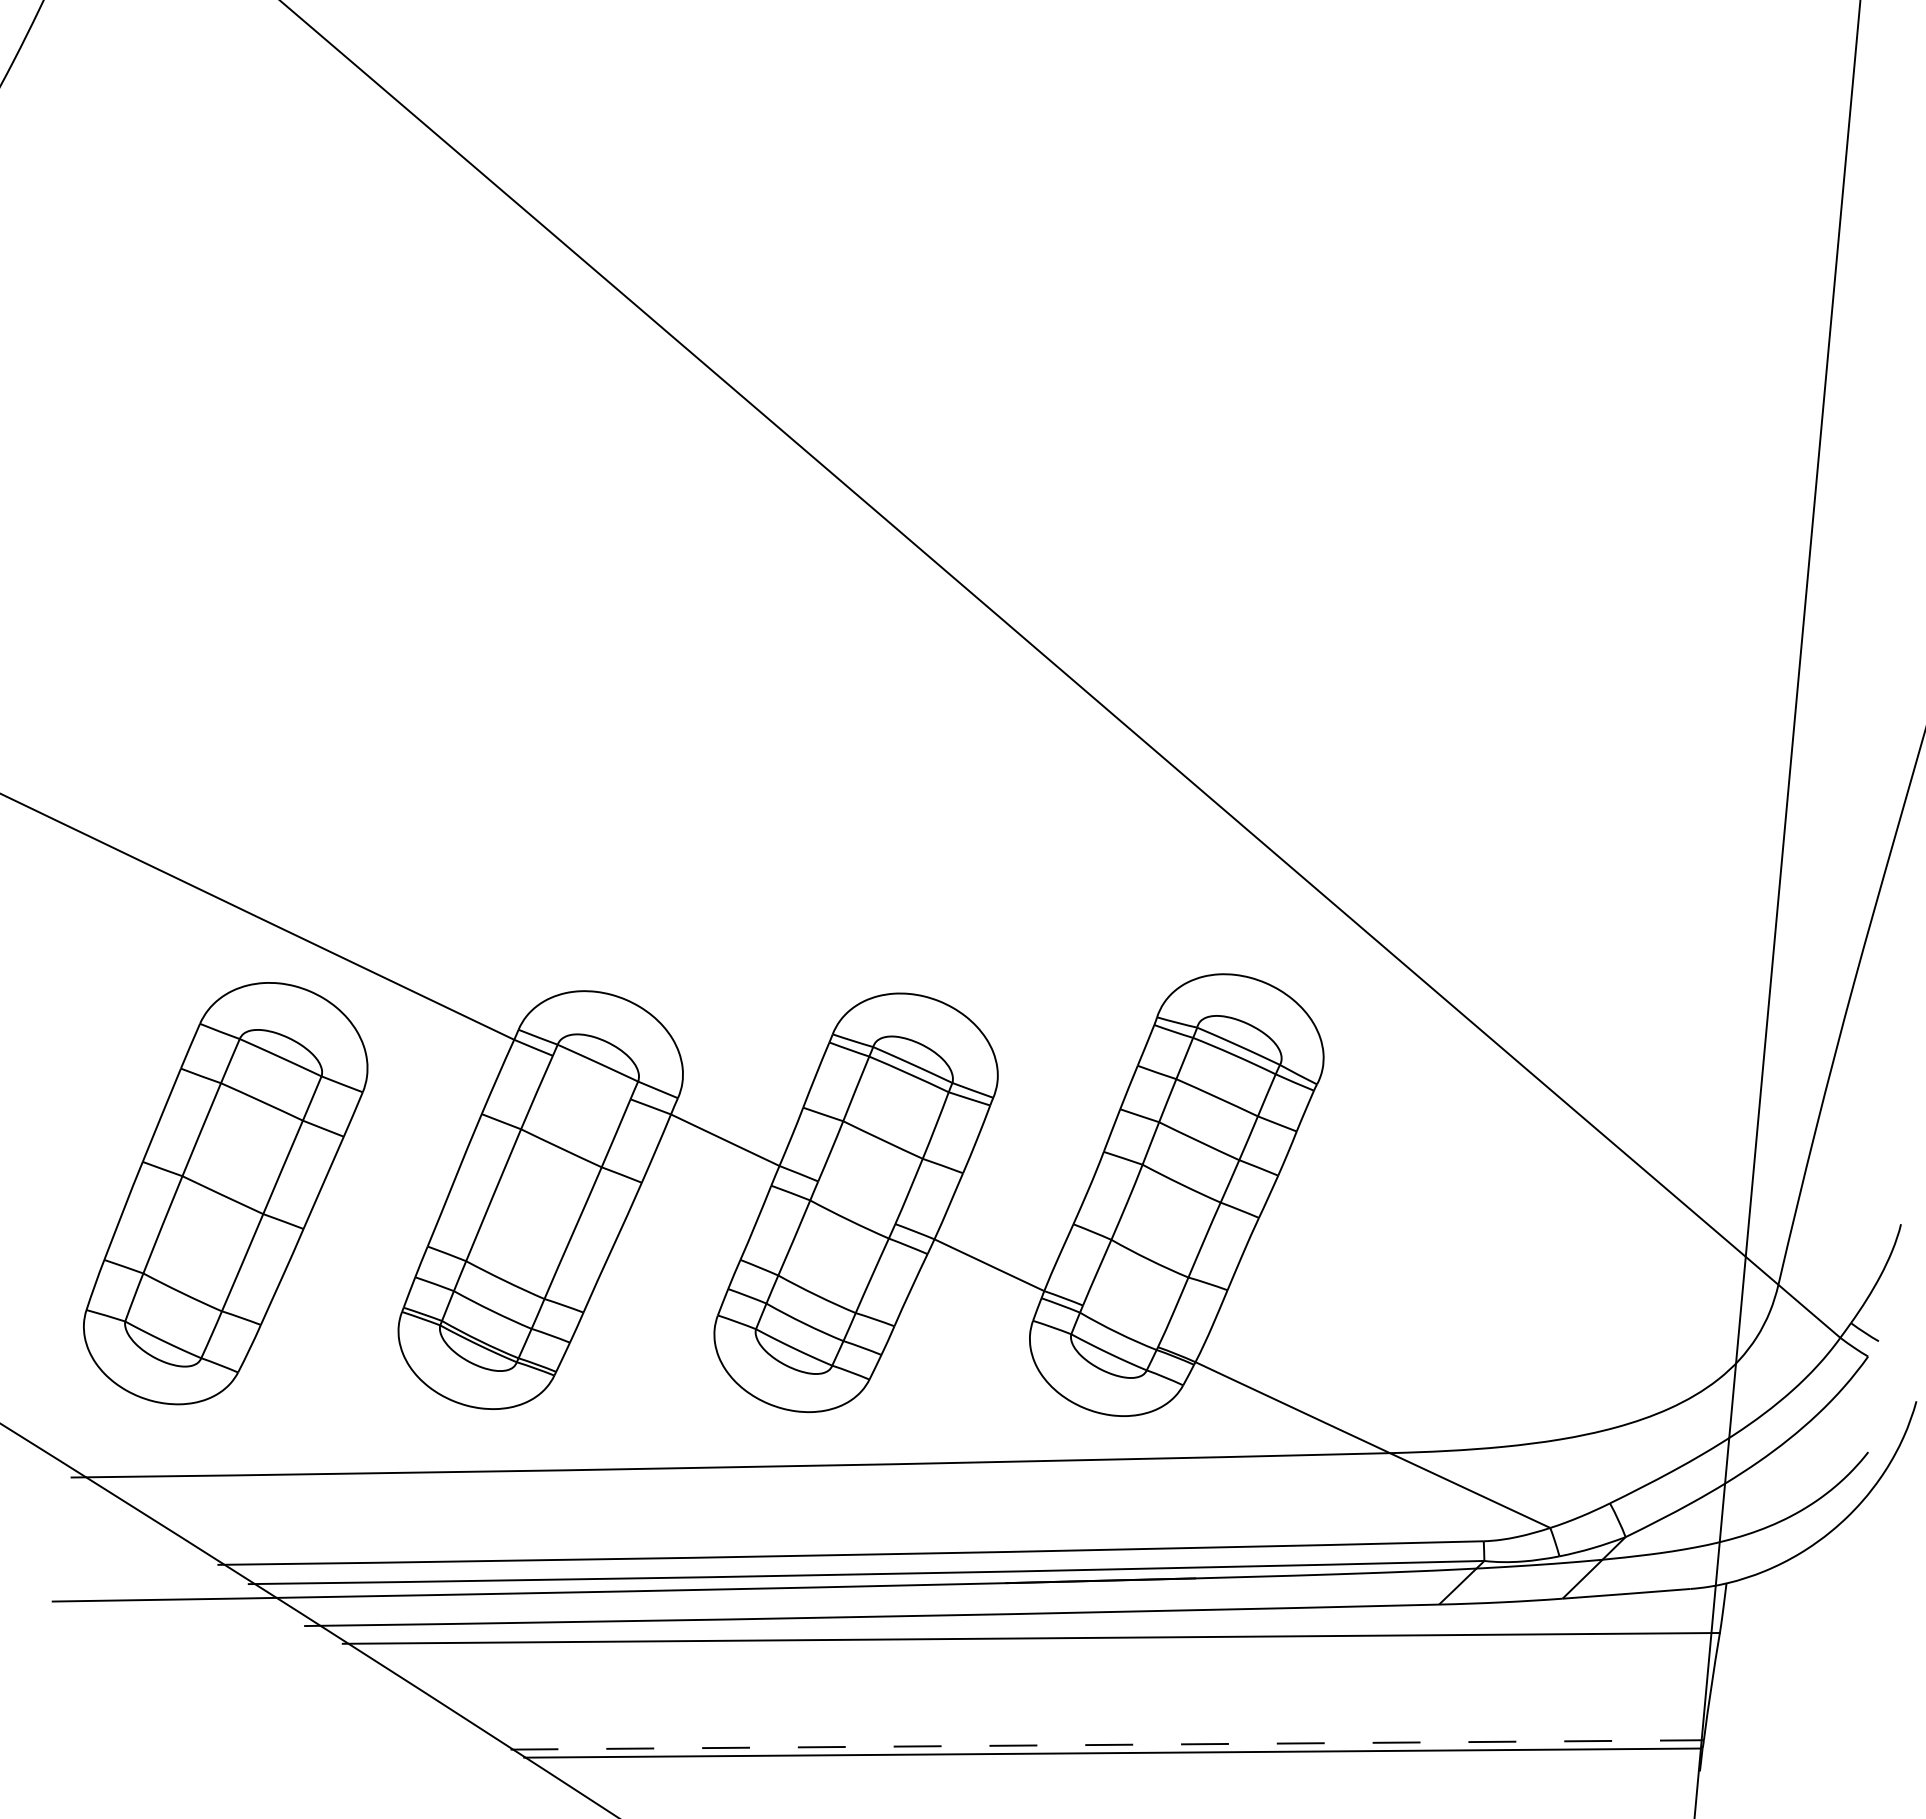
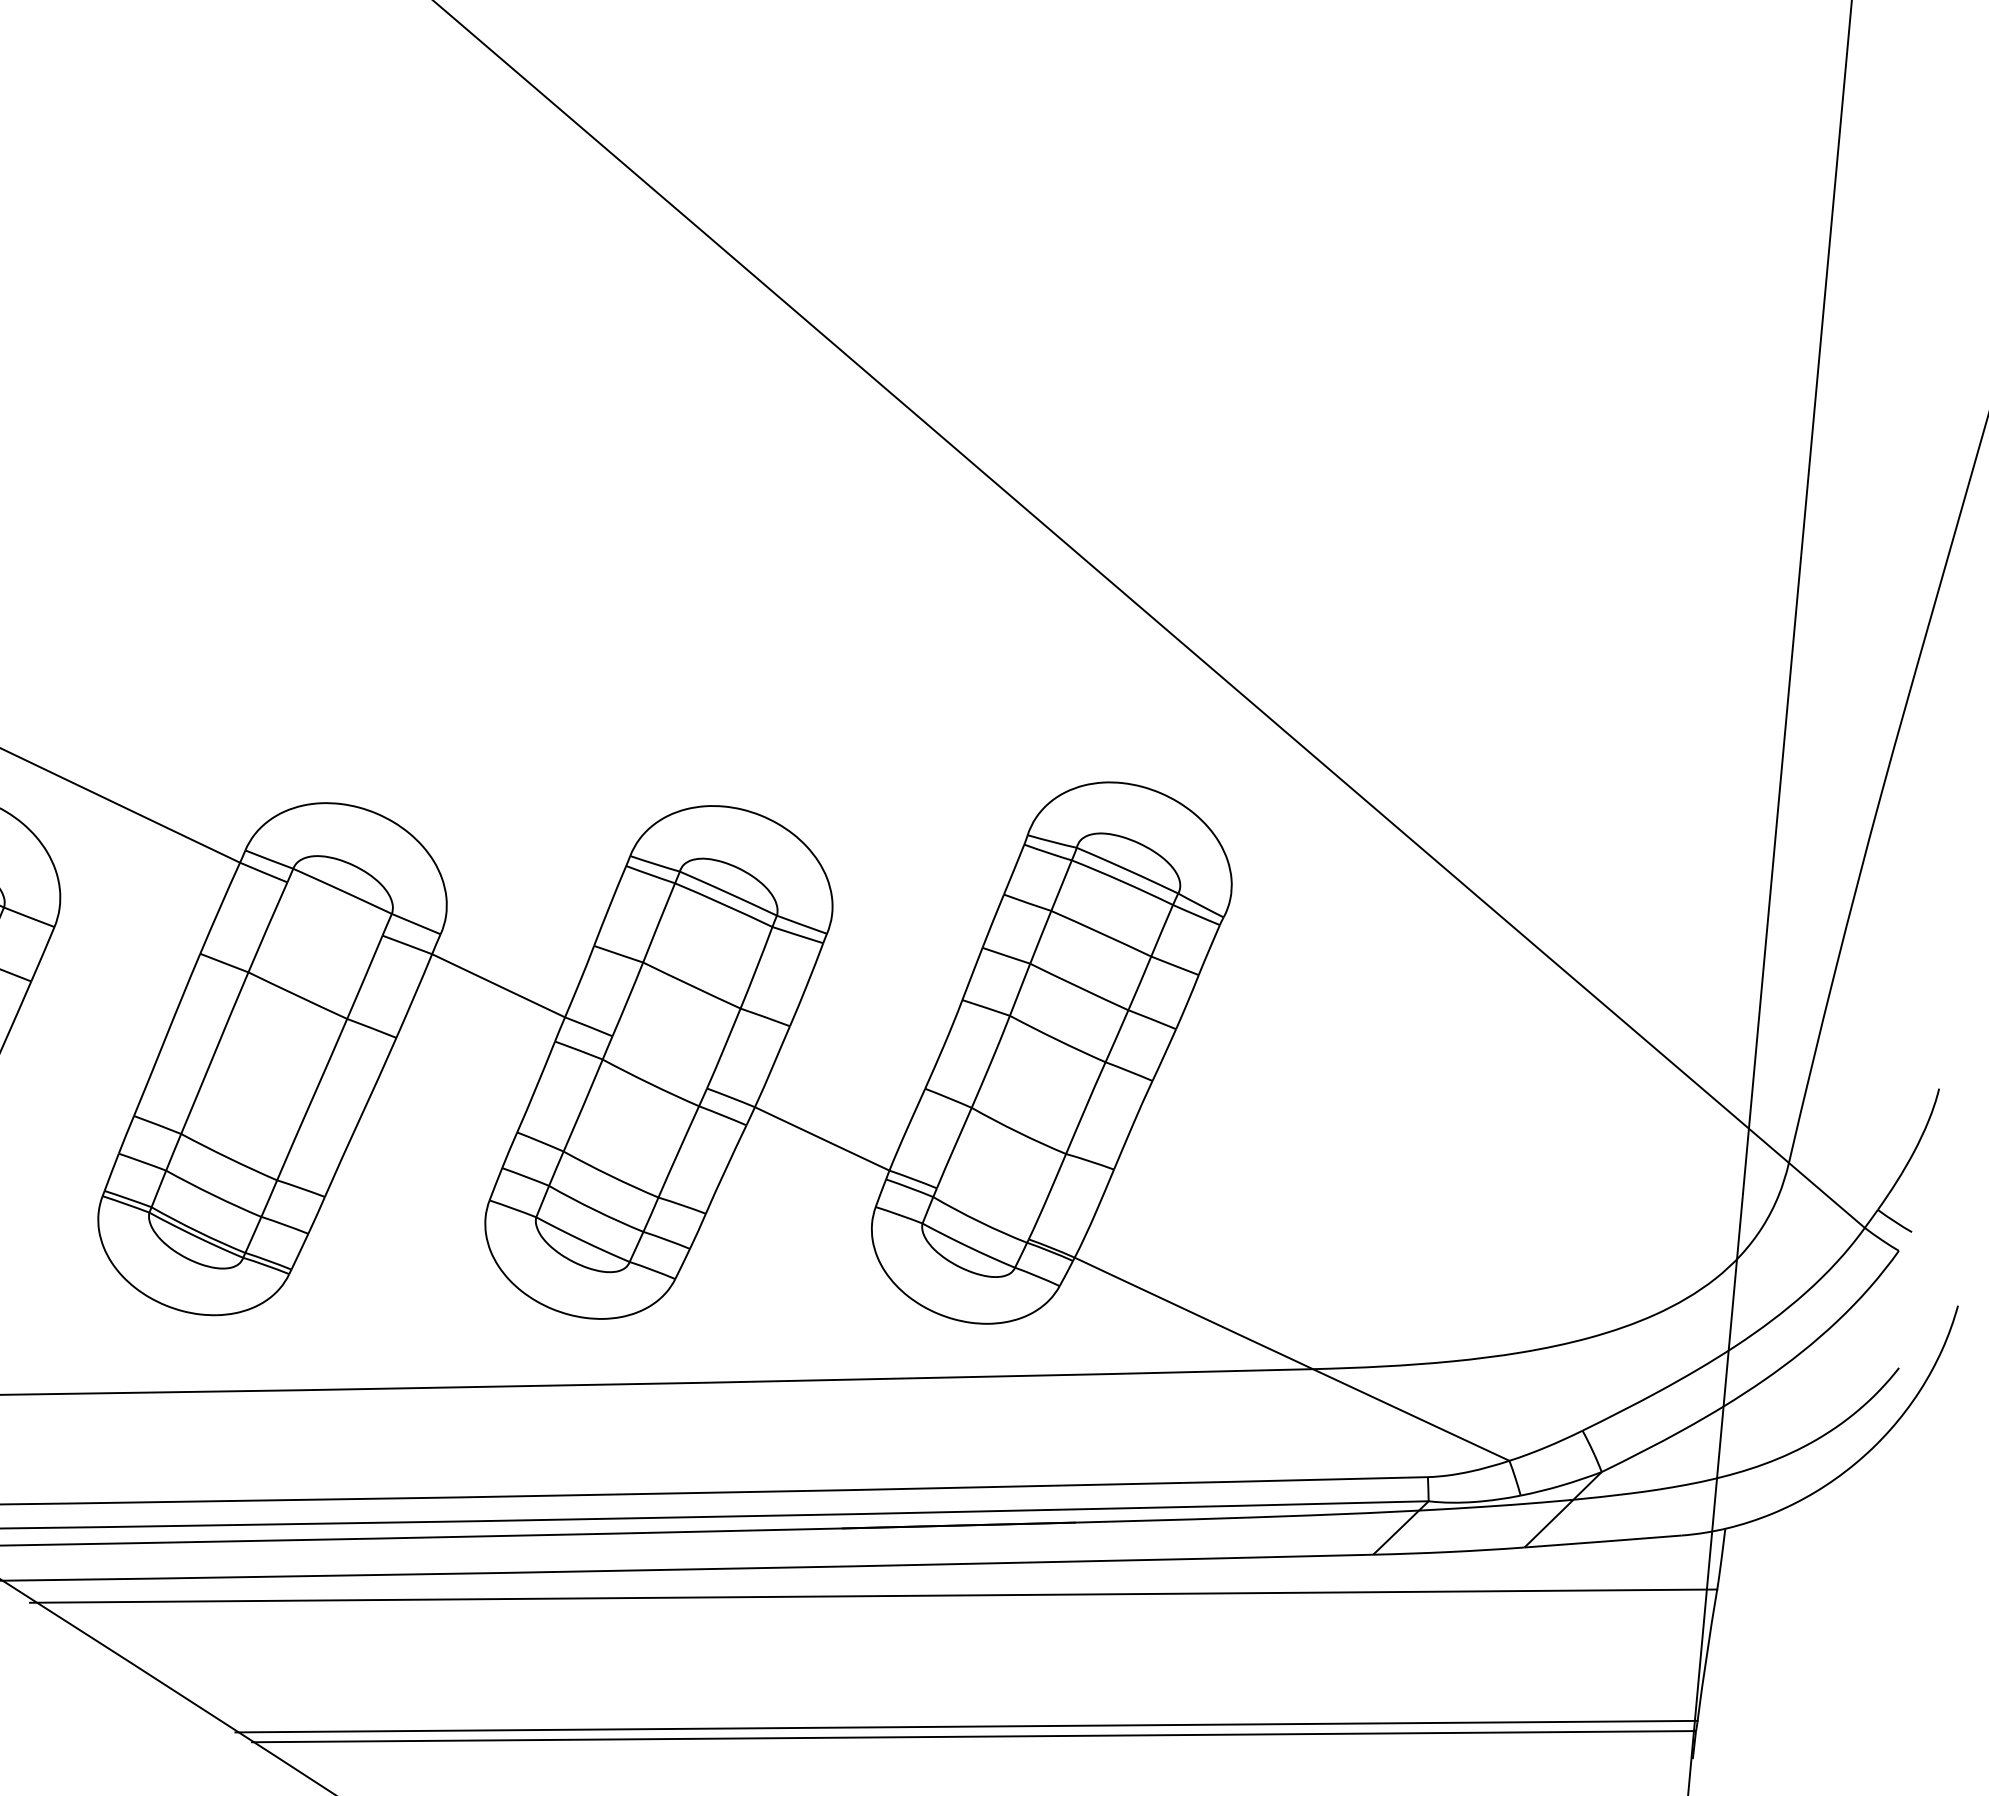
line: (1107, 1744) -> (966, 1726), dashed -> solid

